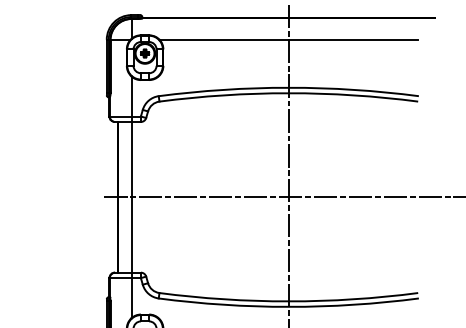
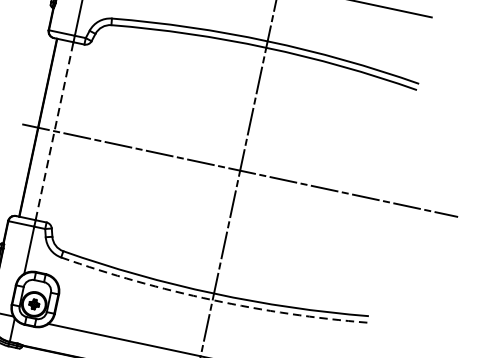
line: (131, 196) -> (54, 130), solid -> dashed
arc: (288, 306) -> (212, 299), solid -> dashed

